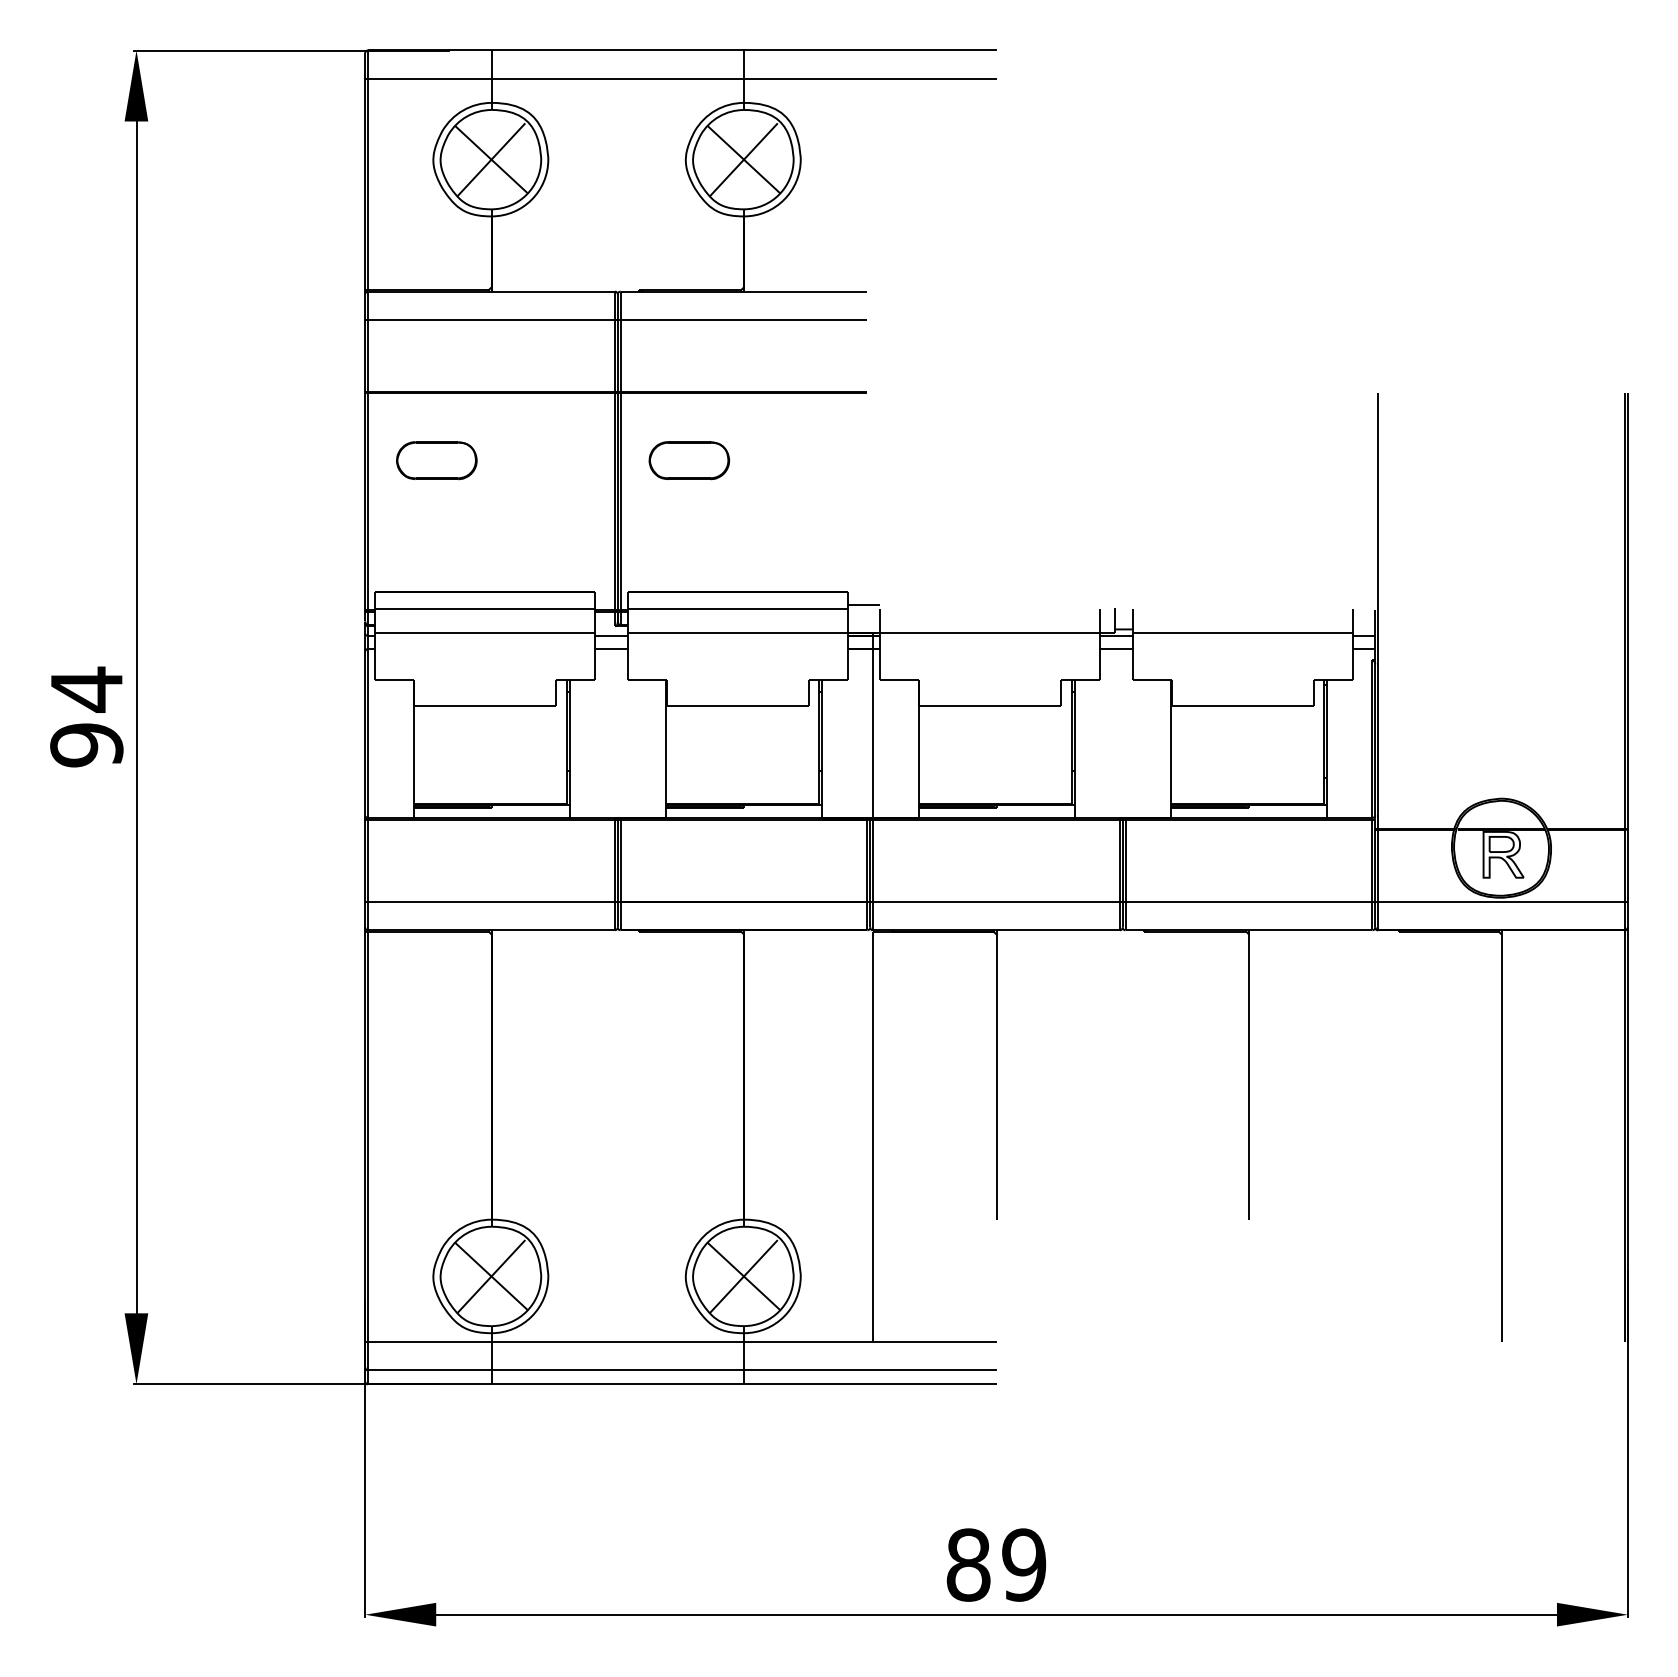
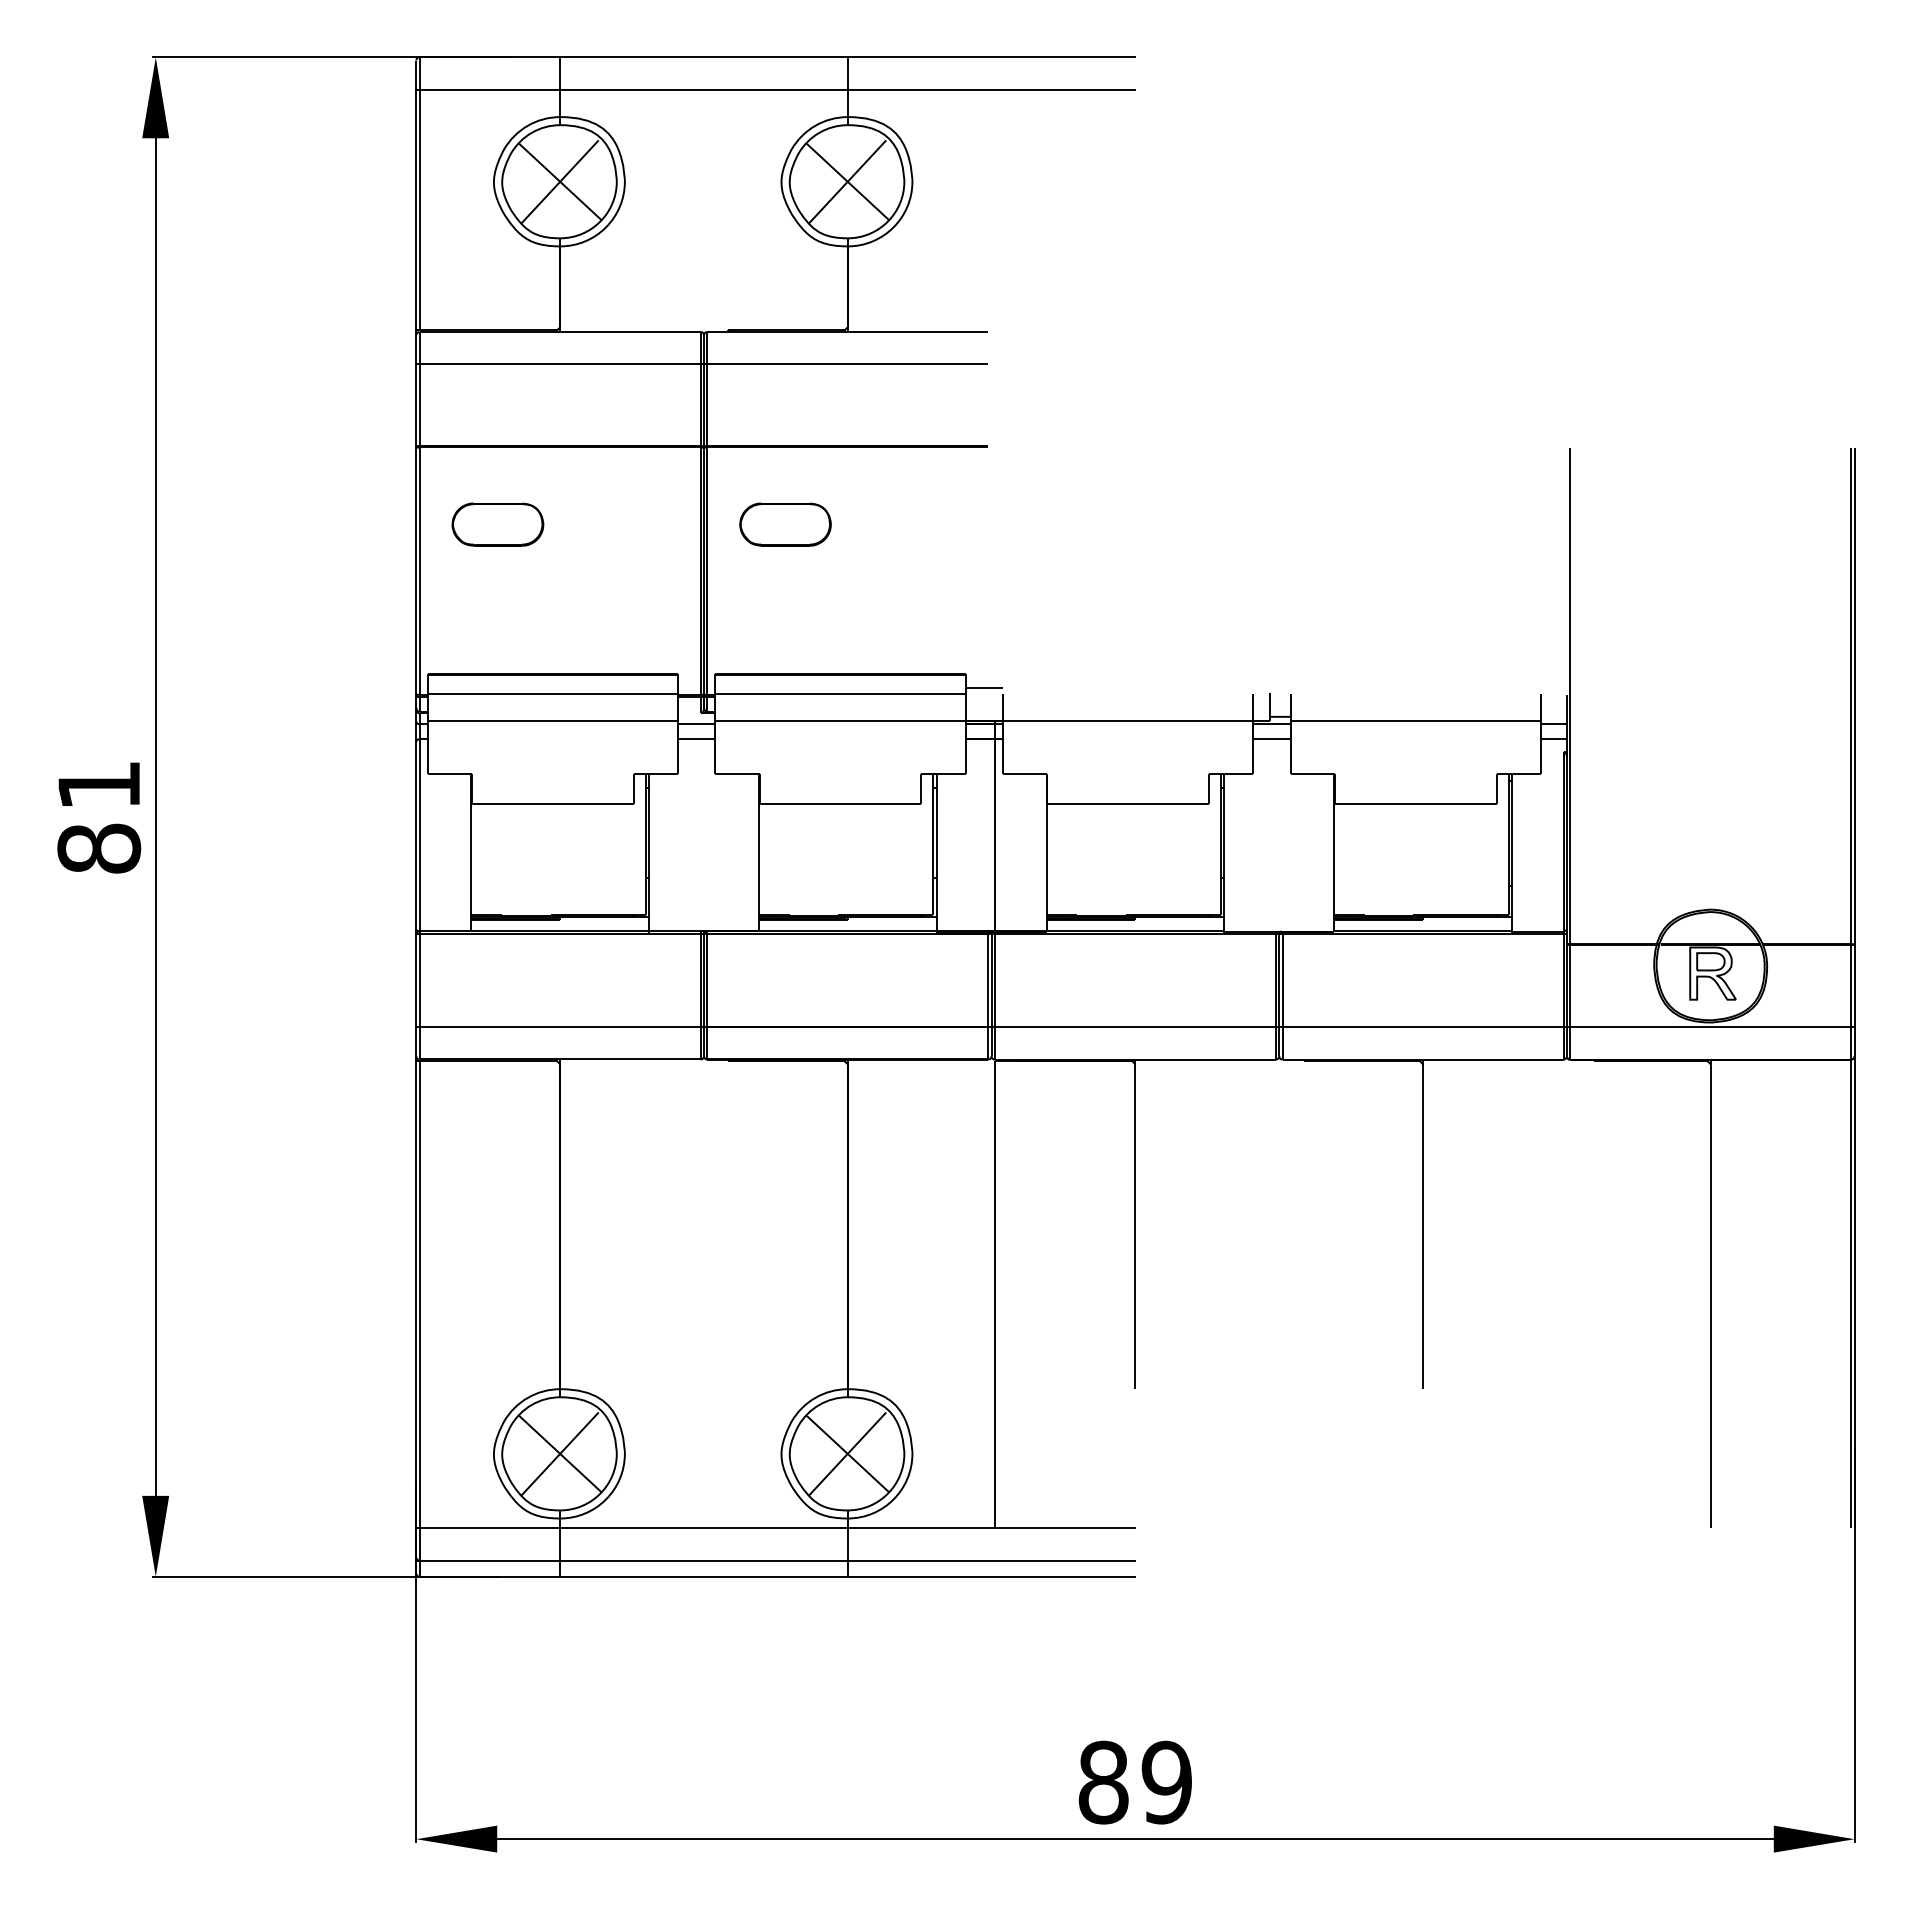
text: (87, 716) -> (99, 816), 94 -> 81

